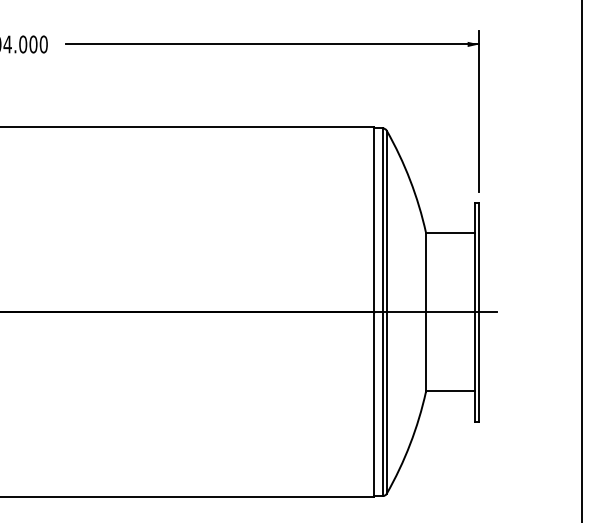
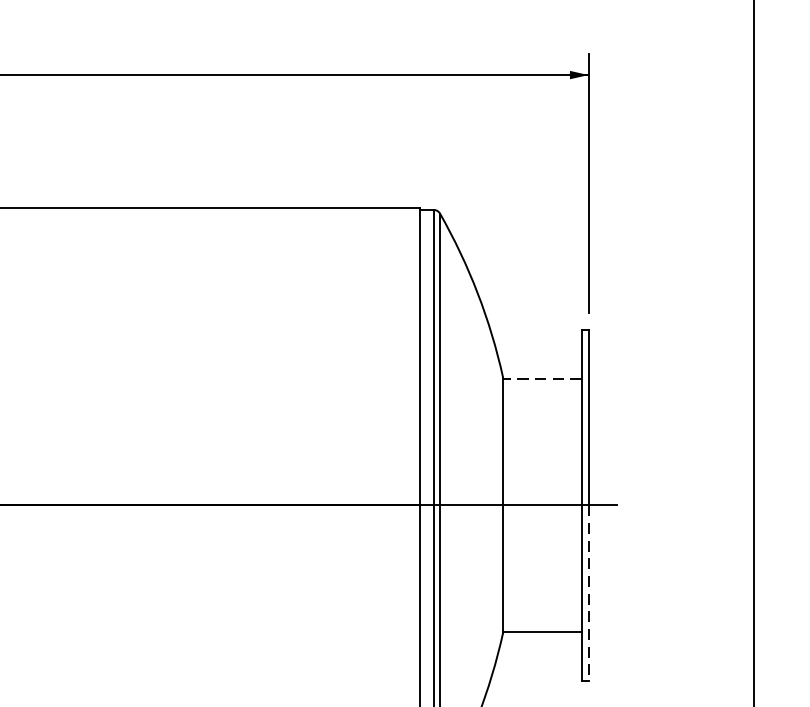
line: (449, 233) -> (540, 378), solid -> dashed
line: (479, 366) -> (588, 592), solid -> dashed

